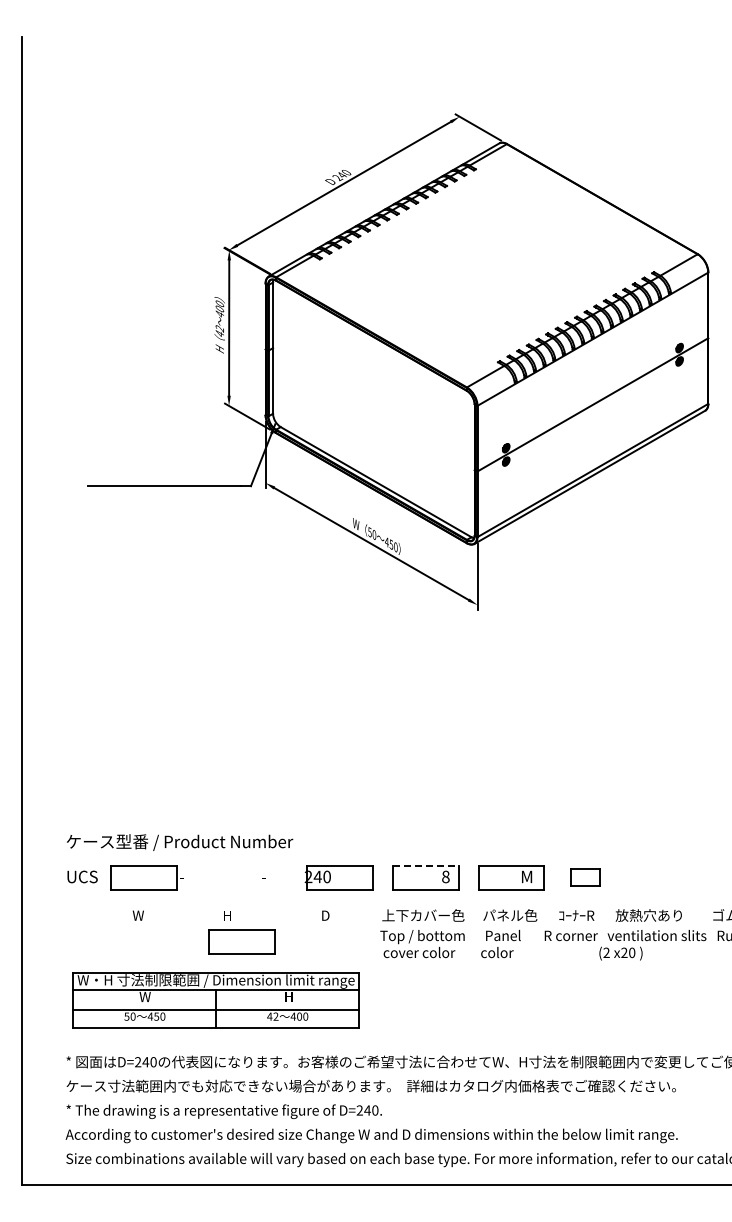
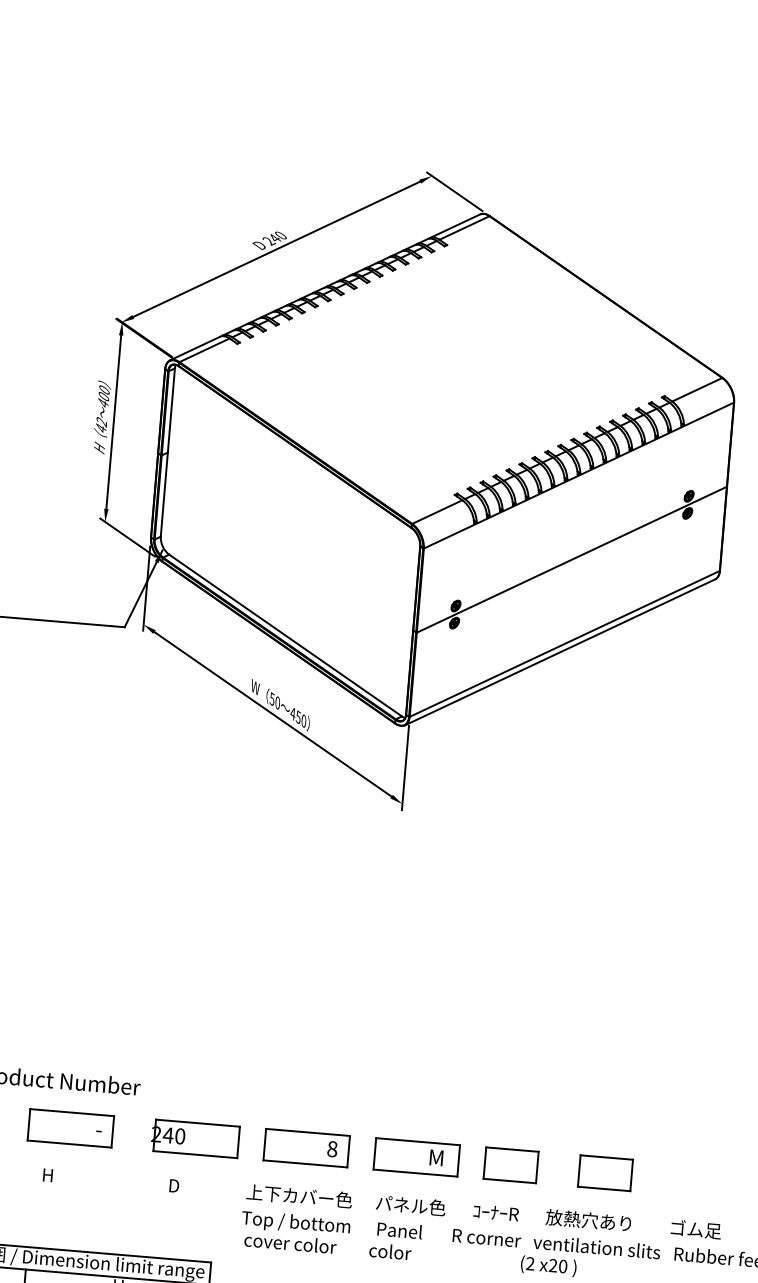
line: (425, 865) -> (307, 1132), dashed -> solid
part: (585, 877) -> (511, 1164), size x1.43
part: (658, 877) -> (605, 1172), added
part: (241, 941) -> (70, 1127), moved

